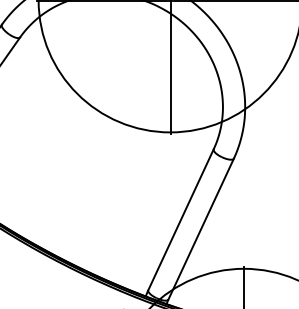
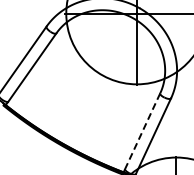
line: (180, 220) -> (142, 131), solid -> dashed

